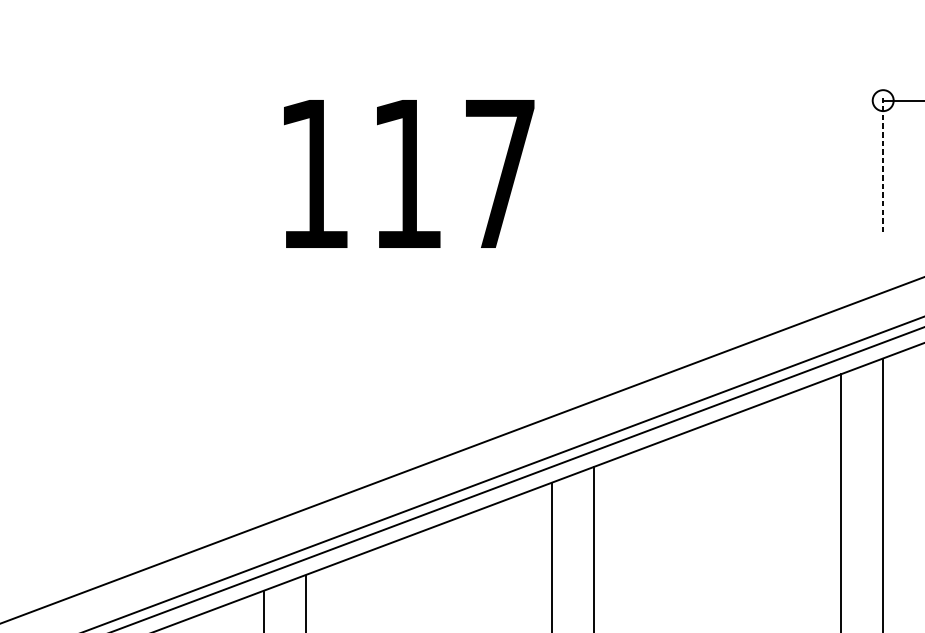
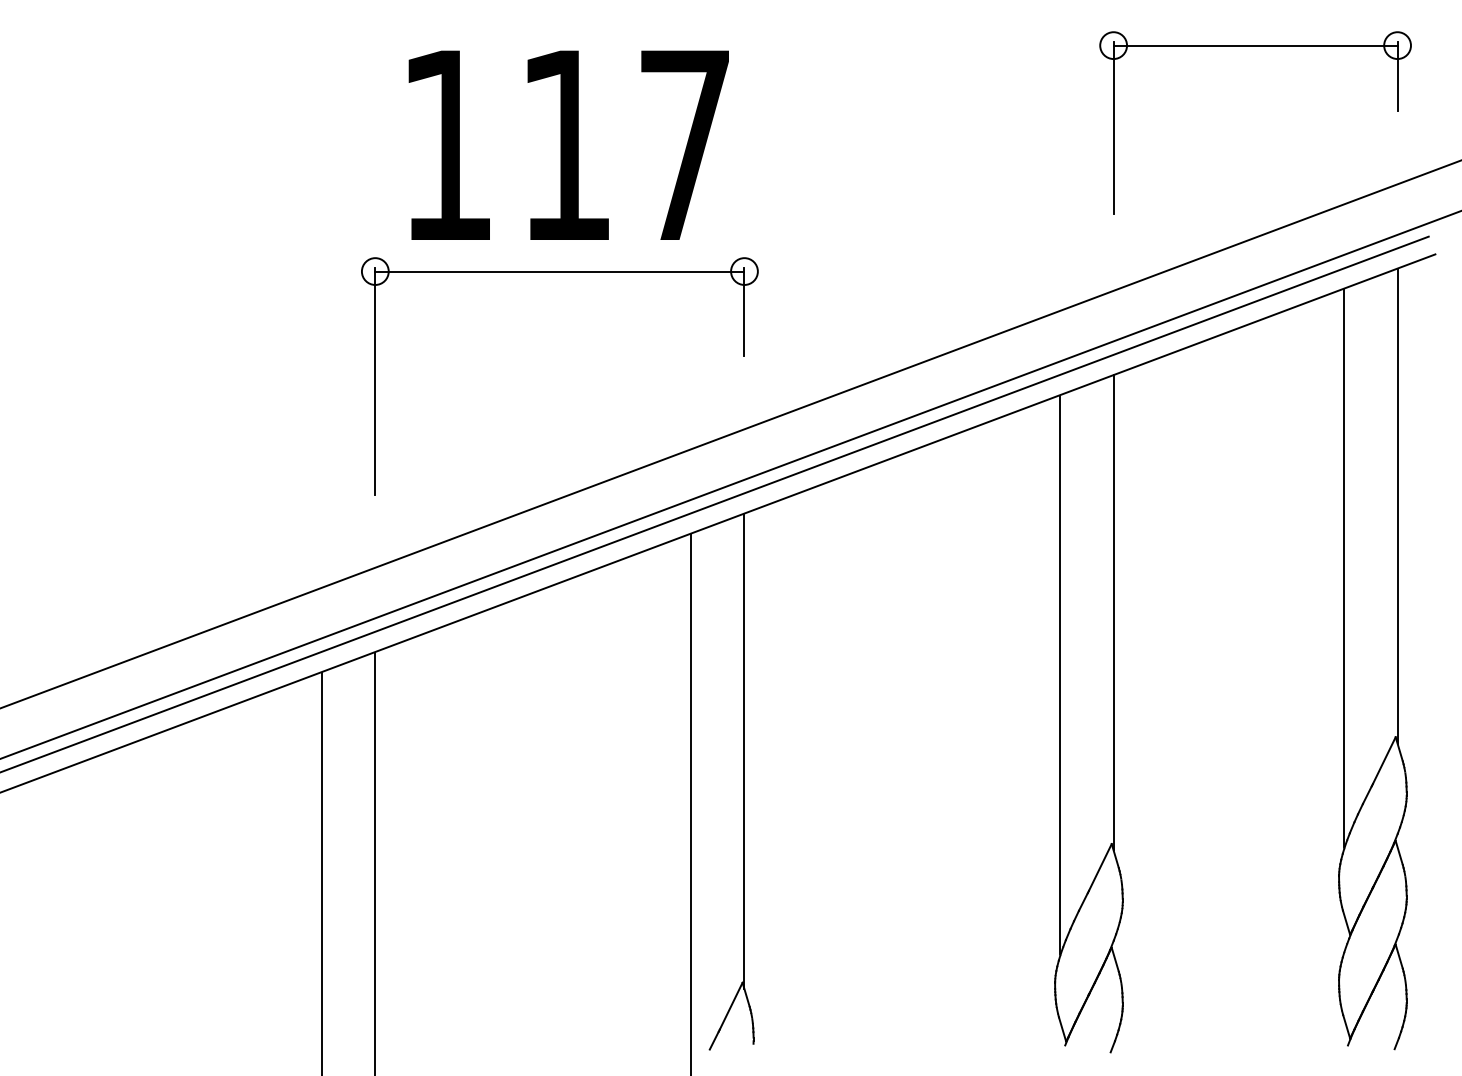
line: (883, 165) -> (1113, 128), dashed -> solid
text: (408, 173) -> (568, 144), moved
part: (449, 278) -> (559, 272), added

